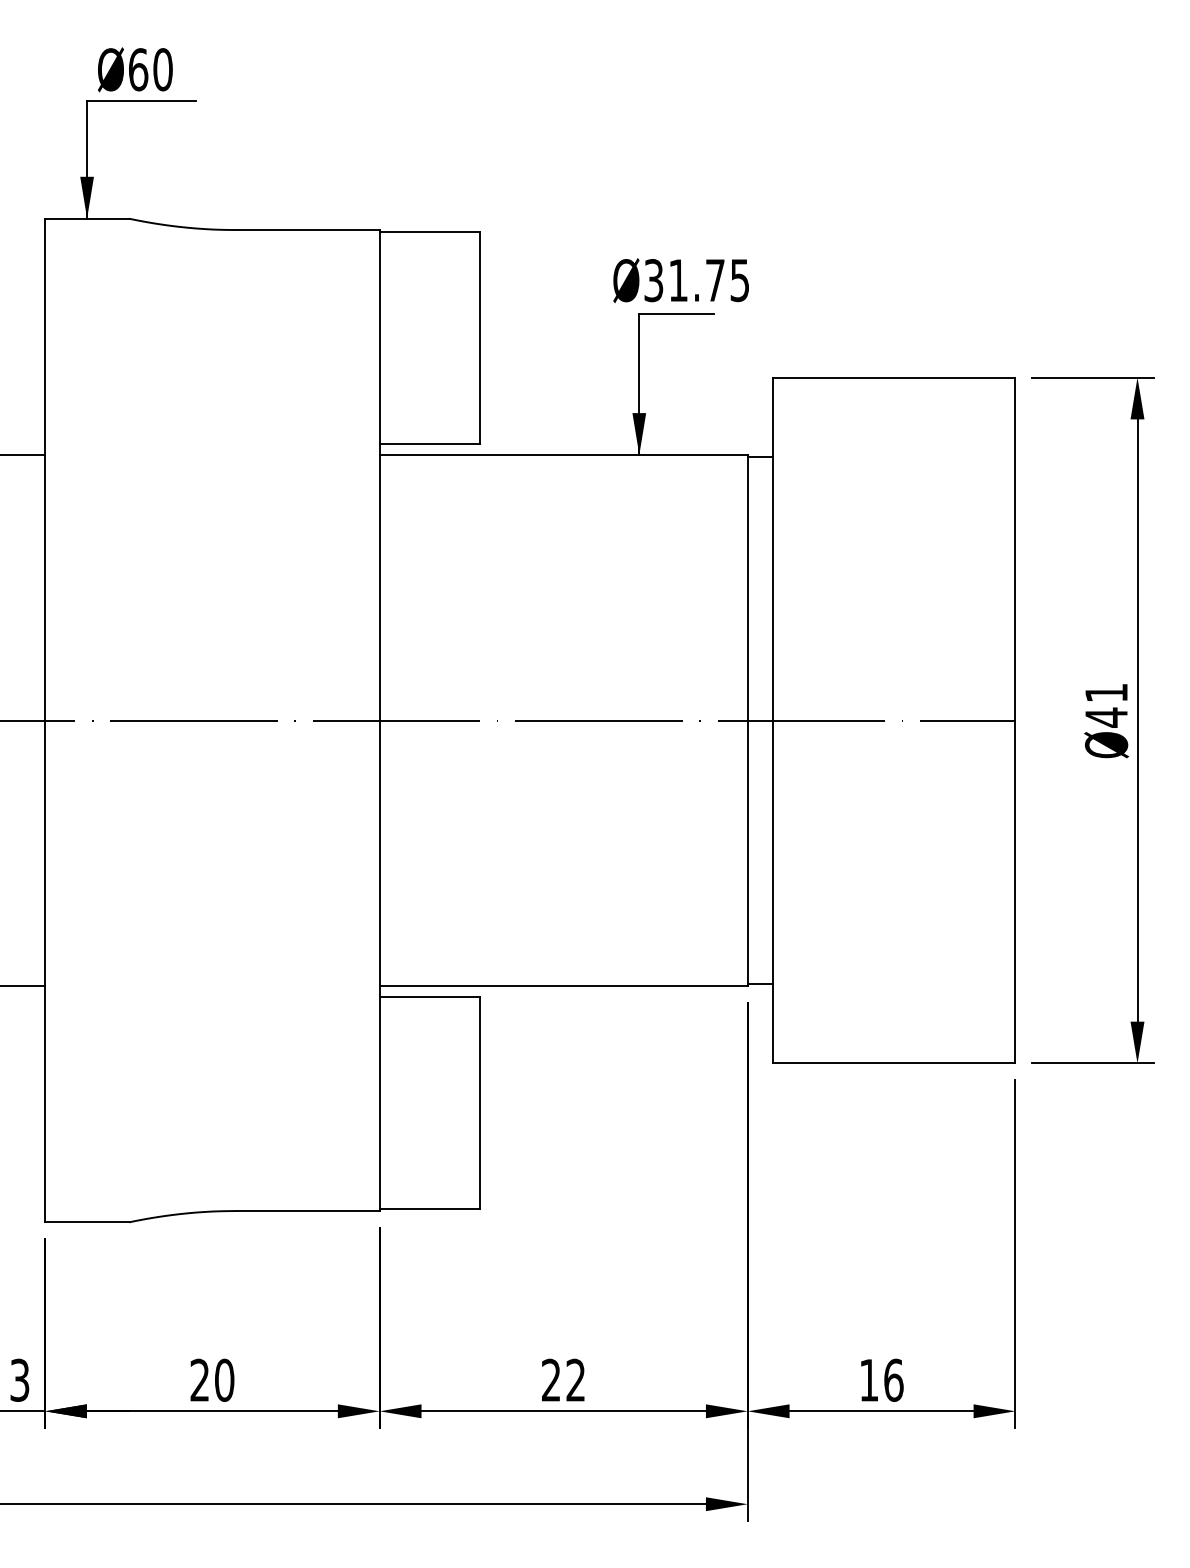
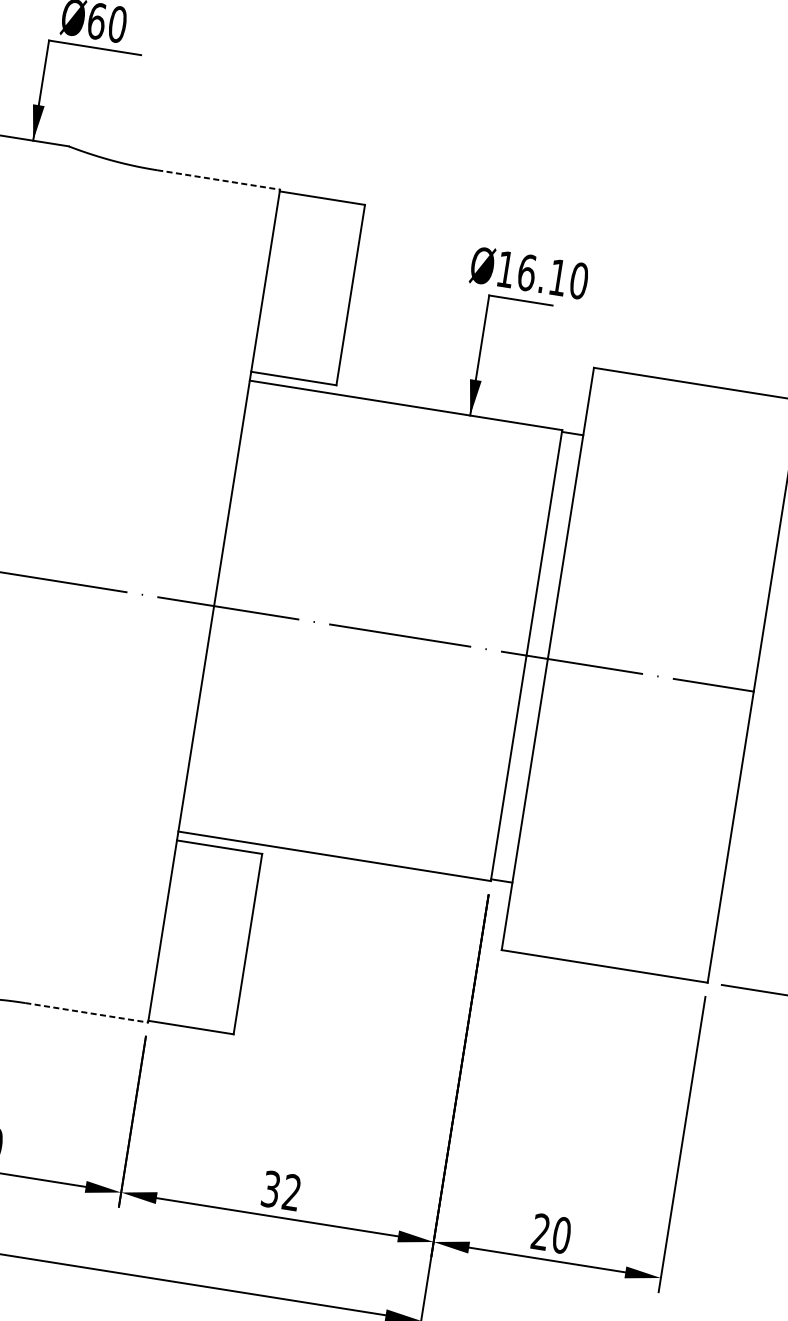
line: (307, 230) -> (218, 180), solid -> dashed
text: (696, 280) -> (542, 275), Ø31.75 -> Ø16.10
line: (307, 1211) -> (86, 1013), solid -> dashed
text: (881, 1379) -> (551, 1232), 16 -> 20
text: (551, 1380) -> (271, 1189), 22 -> 32

